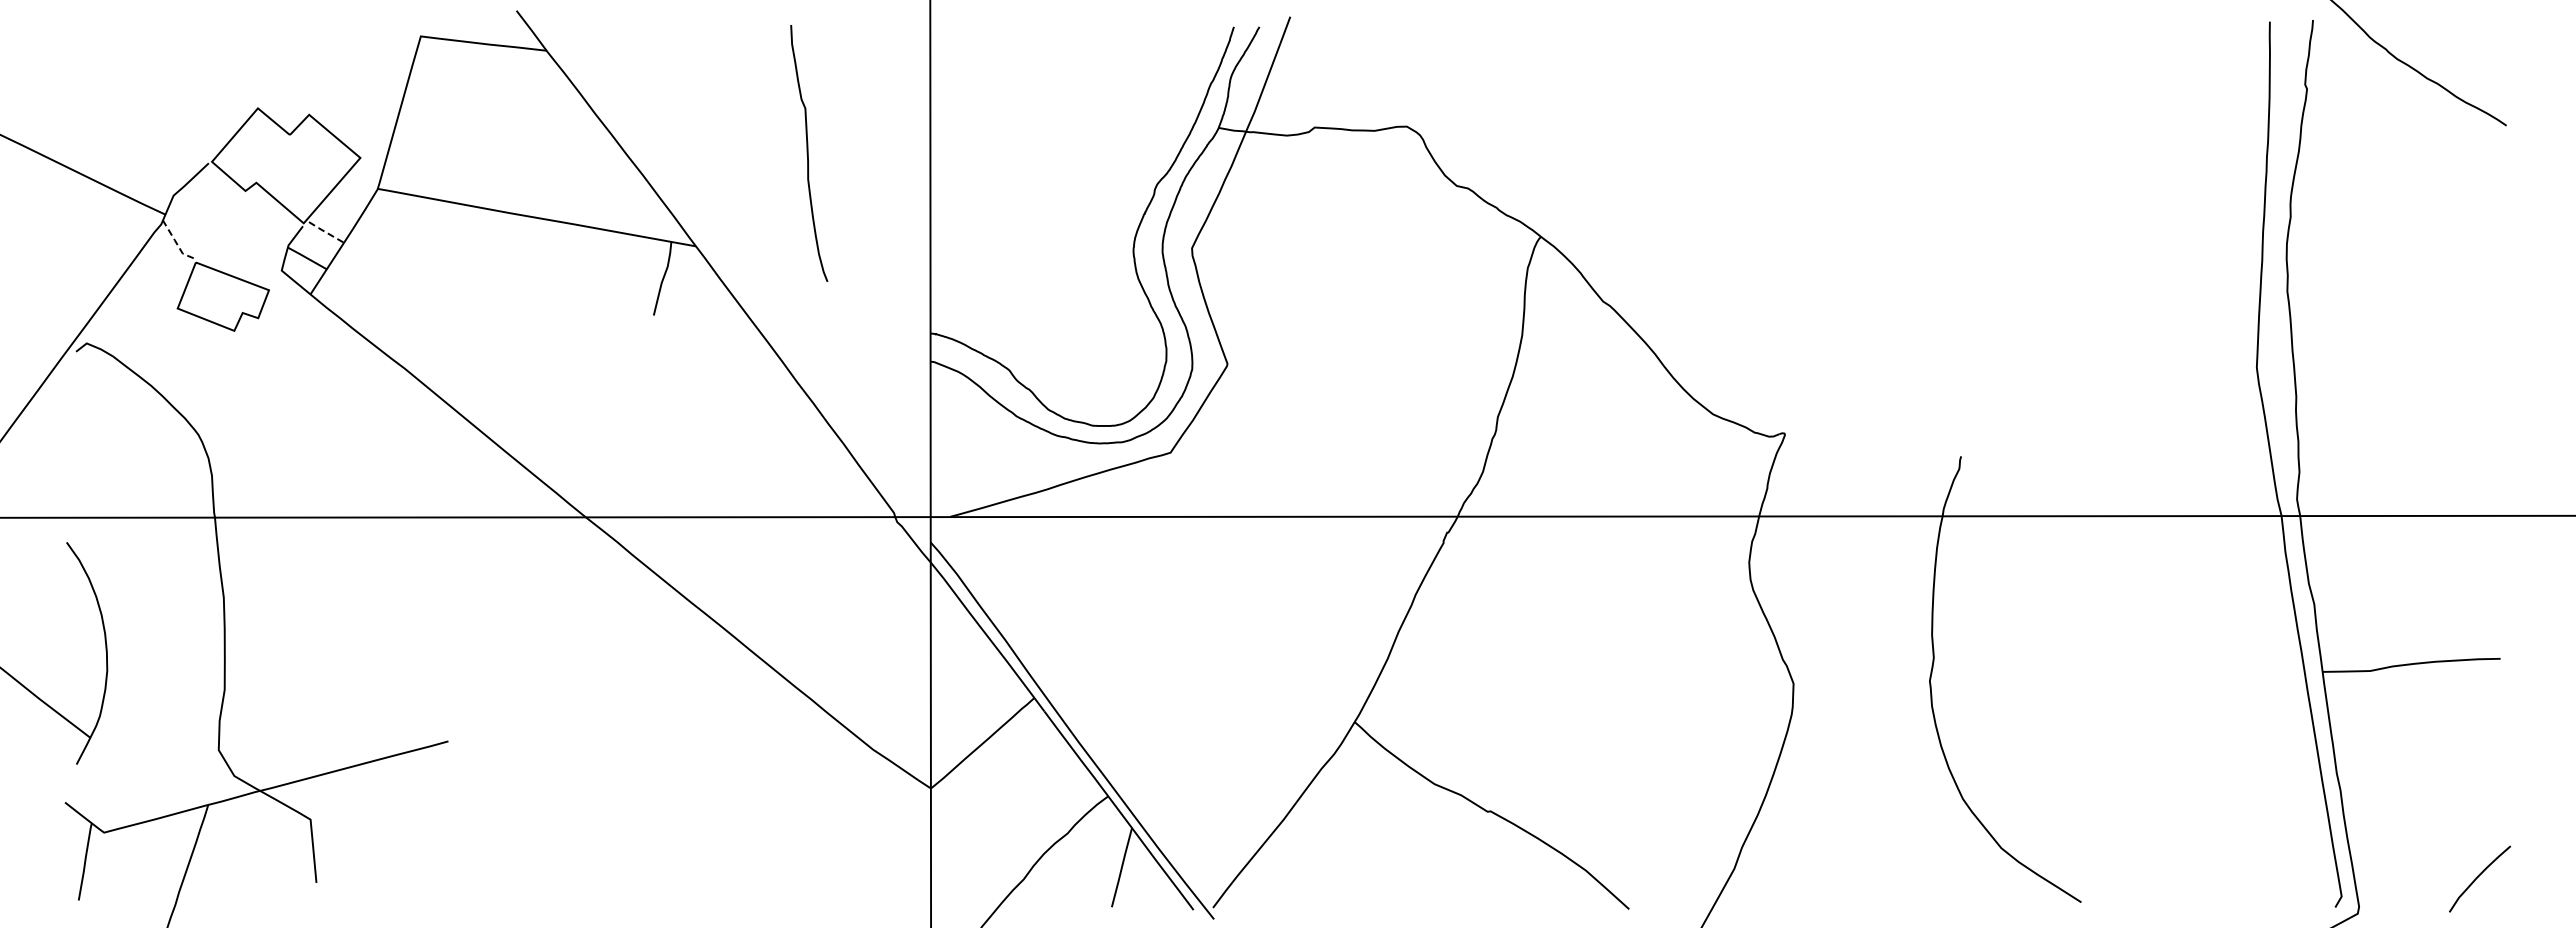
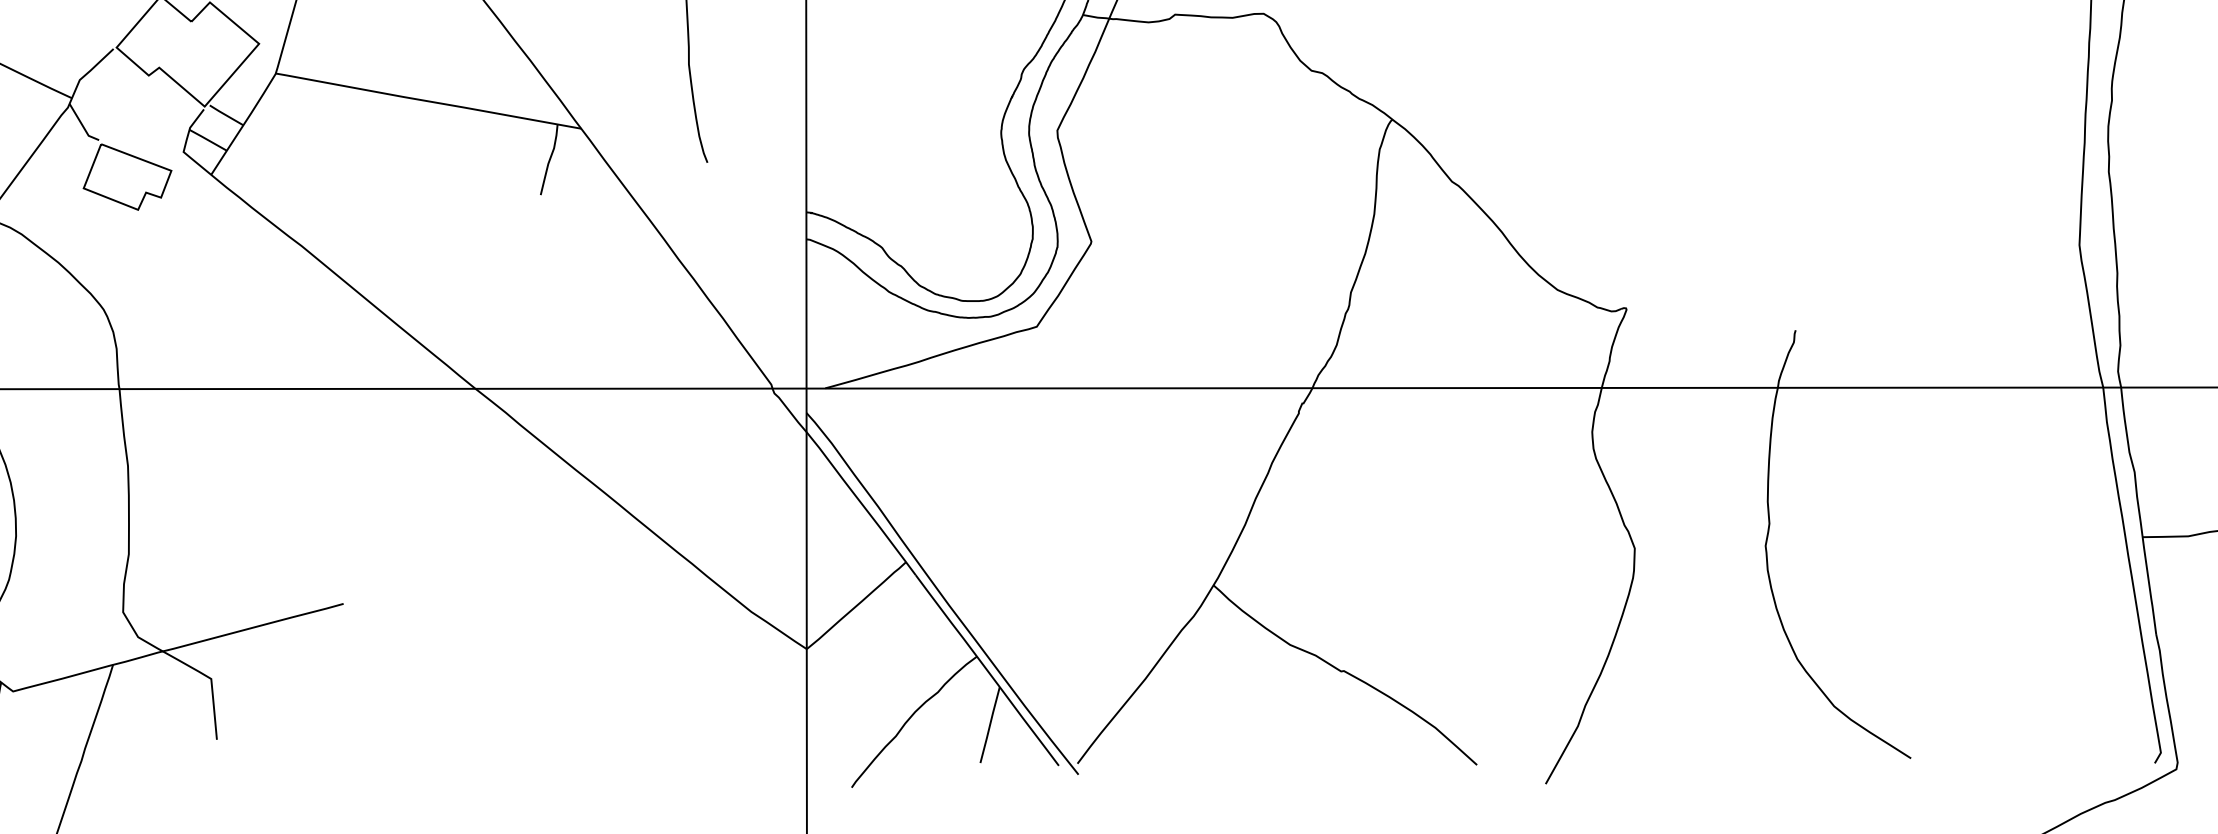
line: (326, 232) -> (226, 115), dashed -> solid
line: (175, 241) -> (81, 124), dashed -> solid

